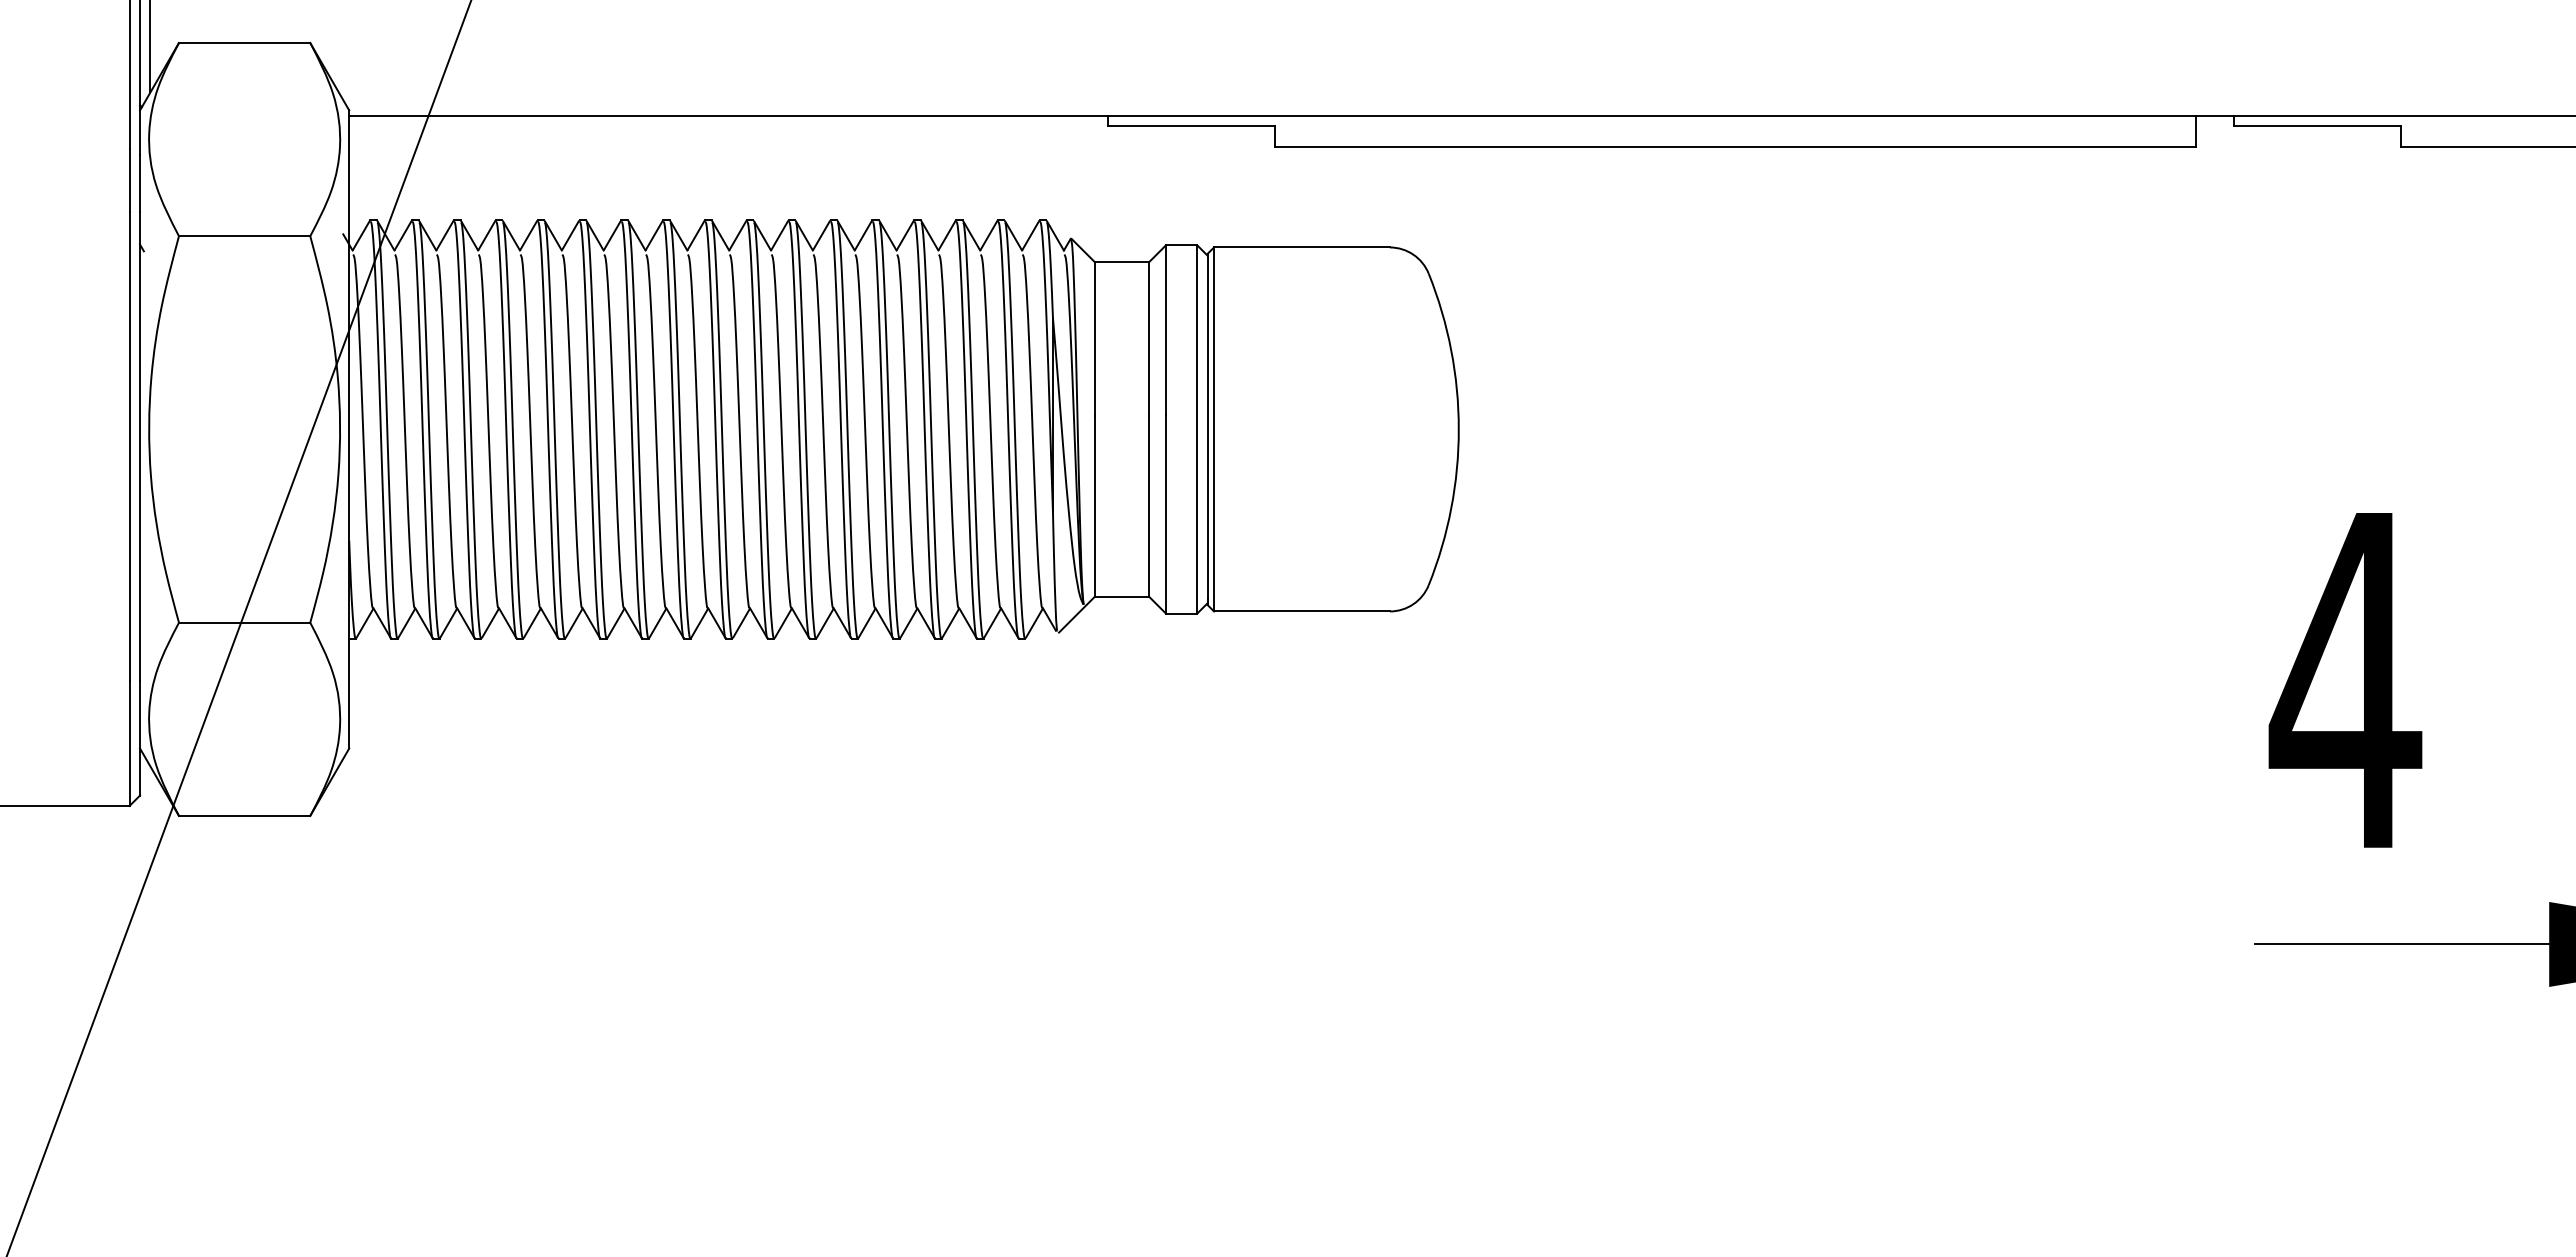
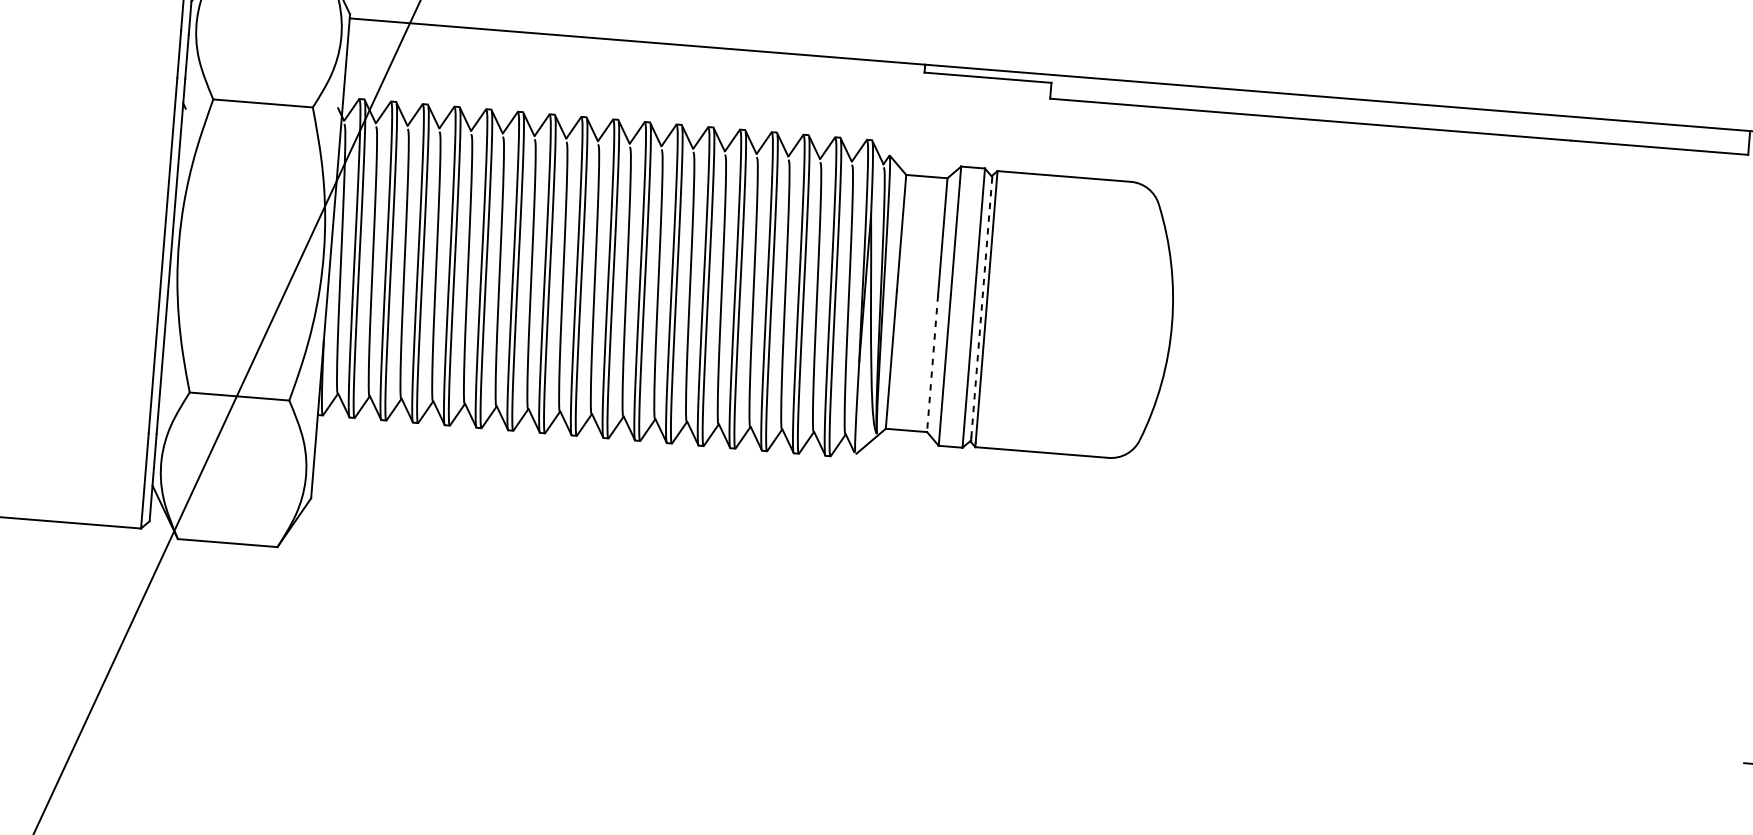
line: (1207, 426) -> (981, 306), solid -> dashed
line: (1149, 507) -> (932, 364), solid -> dashed

